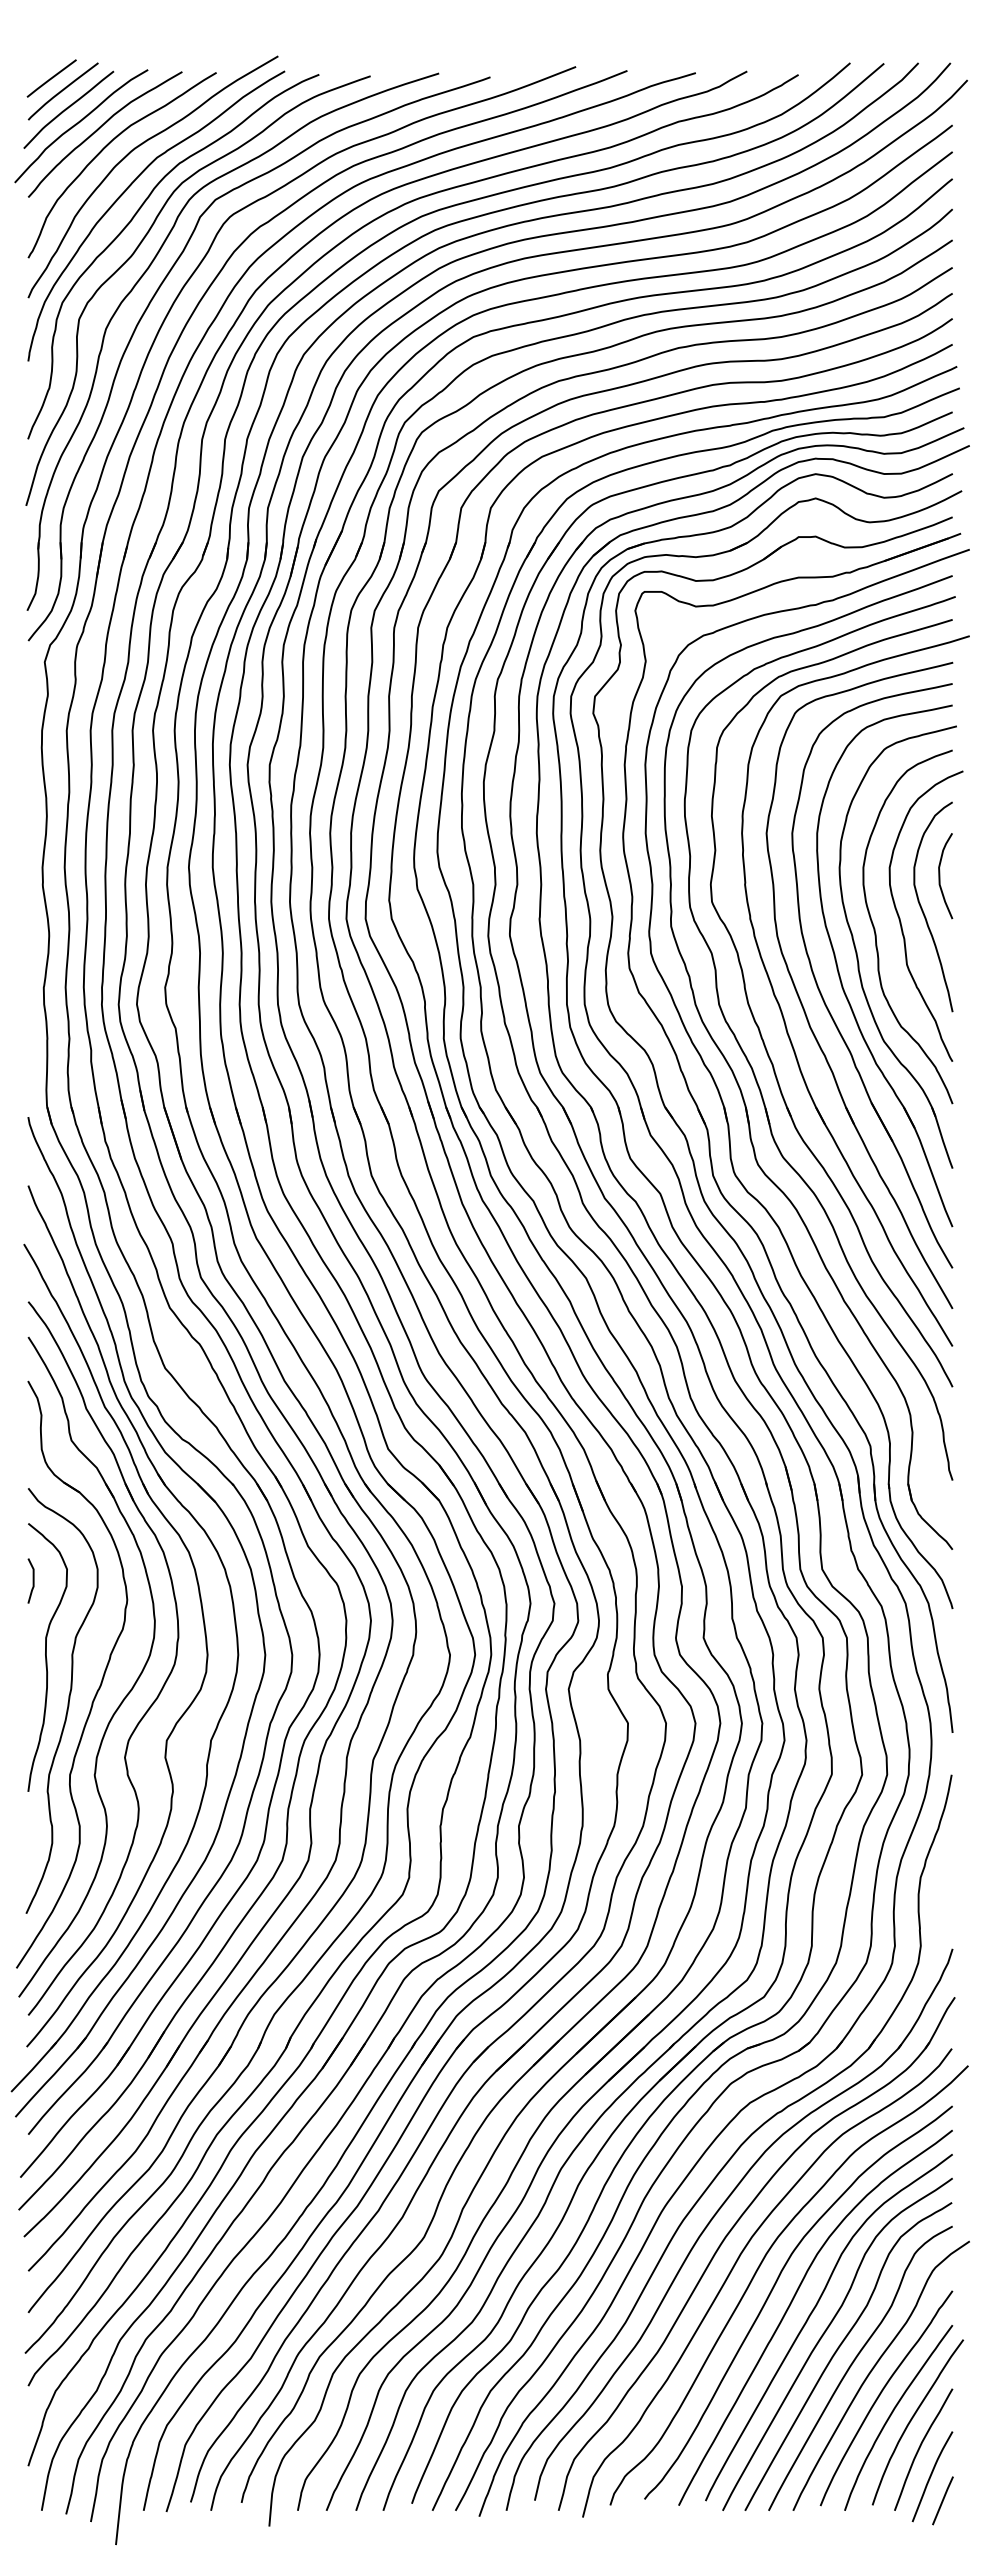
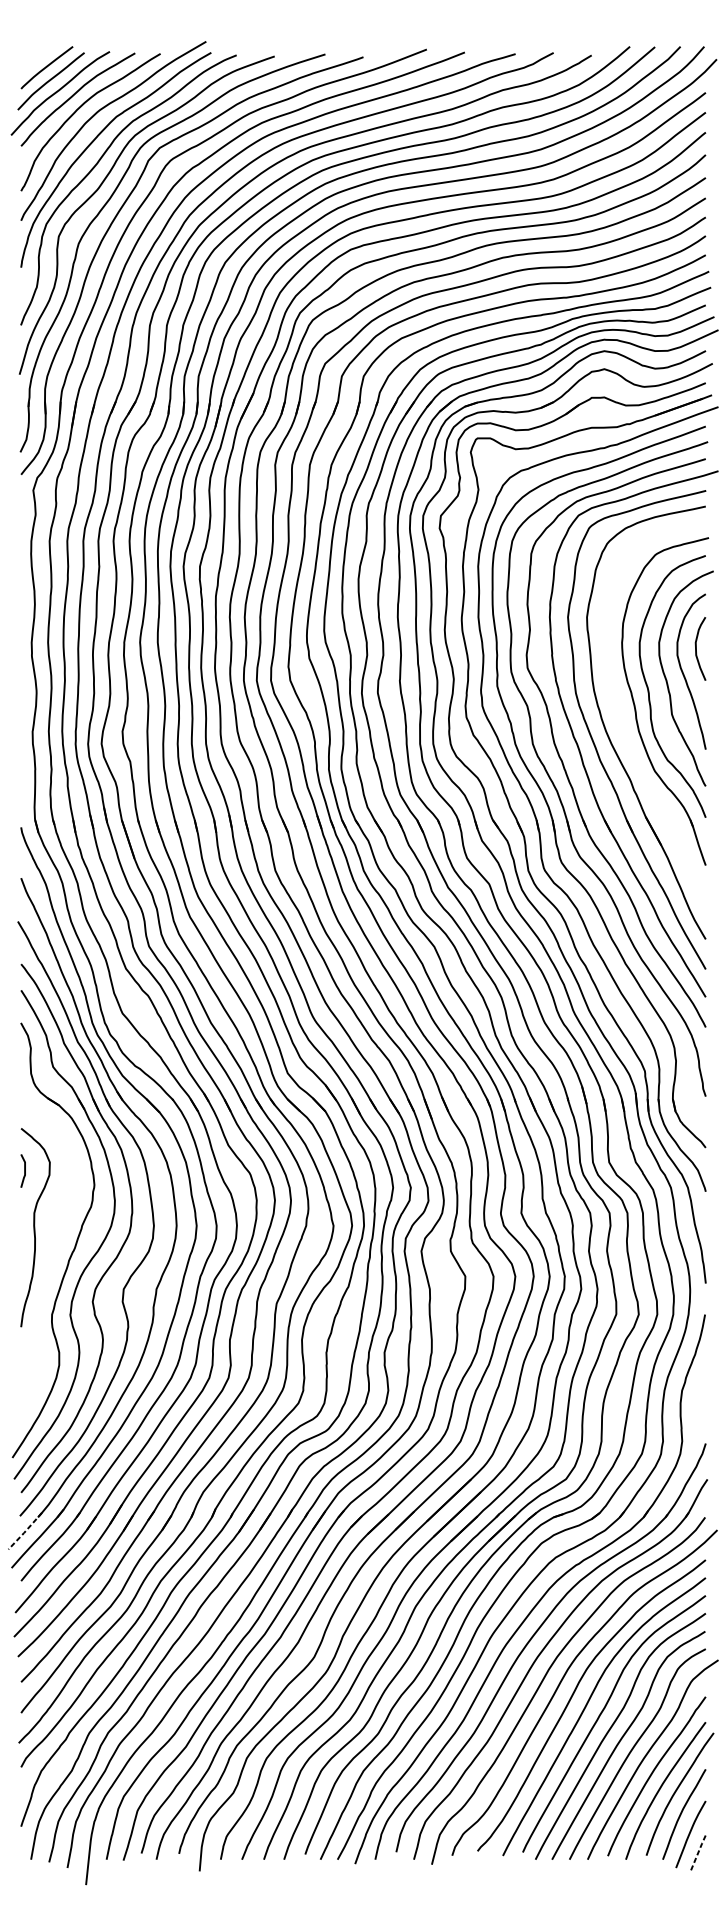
line: (51, 78) -> (38, 58), removed
part: (841, 978) -> (623, 724), removed
curve: (67, 1702) -> (50, 1261), removed
line: (34, 2067) -> (25, 1531), solid -> dashed
line: (943, 2499) -> (699, 1851), solid -> dashed

